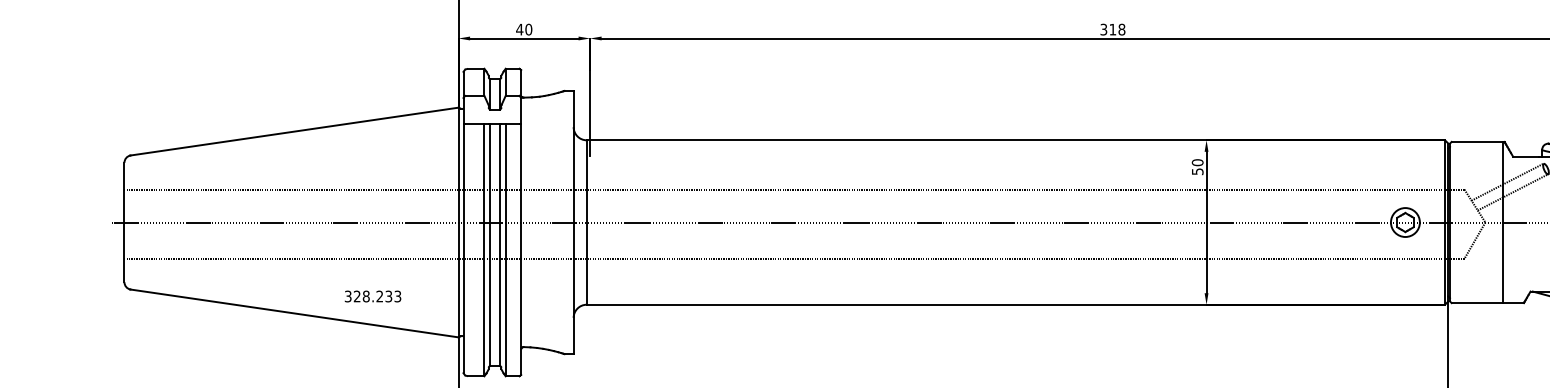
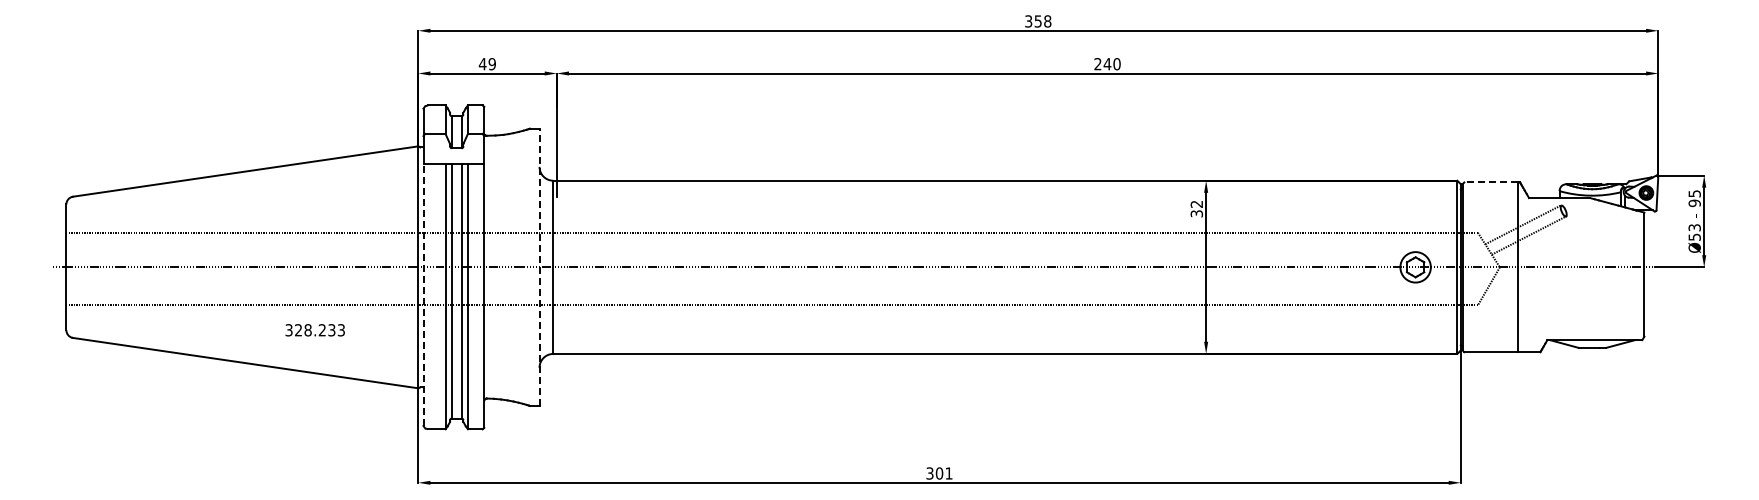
text: (528, 29) -> (491, 64), 40 -> 49
text: (1112, 29) -> (1107, 64), 318 -> 240
line: (1477, 141) -> (1491, 182), solid -> dashed
text: (1197, 166) -> (1196, 208), 50 -> 32
line: (573, 222) -> (539, 267), solid -> dashed
line: (463, 248) -> (423, 294), solid -> dashed
text: (372, 296) -> (314, 330), moved

